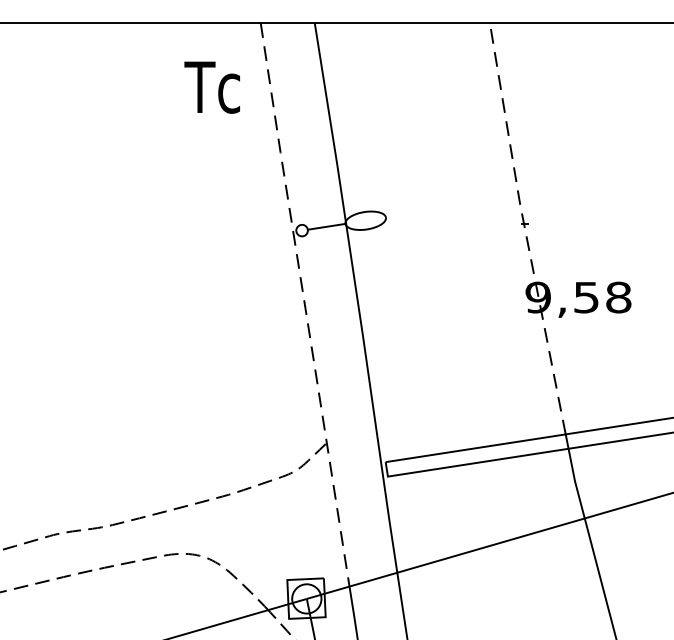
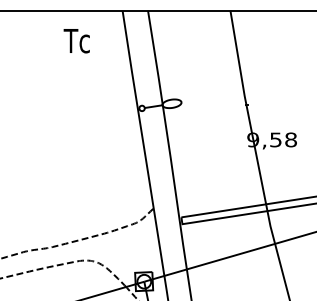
text: (211, 88) -> (76, 41), moved
line: (524, 226) -> (246, 106), dashed -> solid
line: (305, 305) -> (143, 143), dashed -> solid

